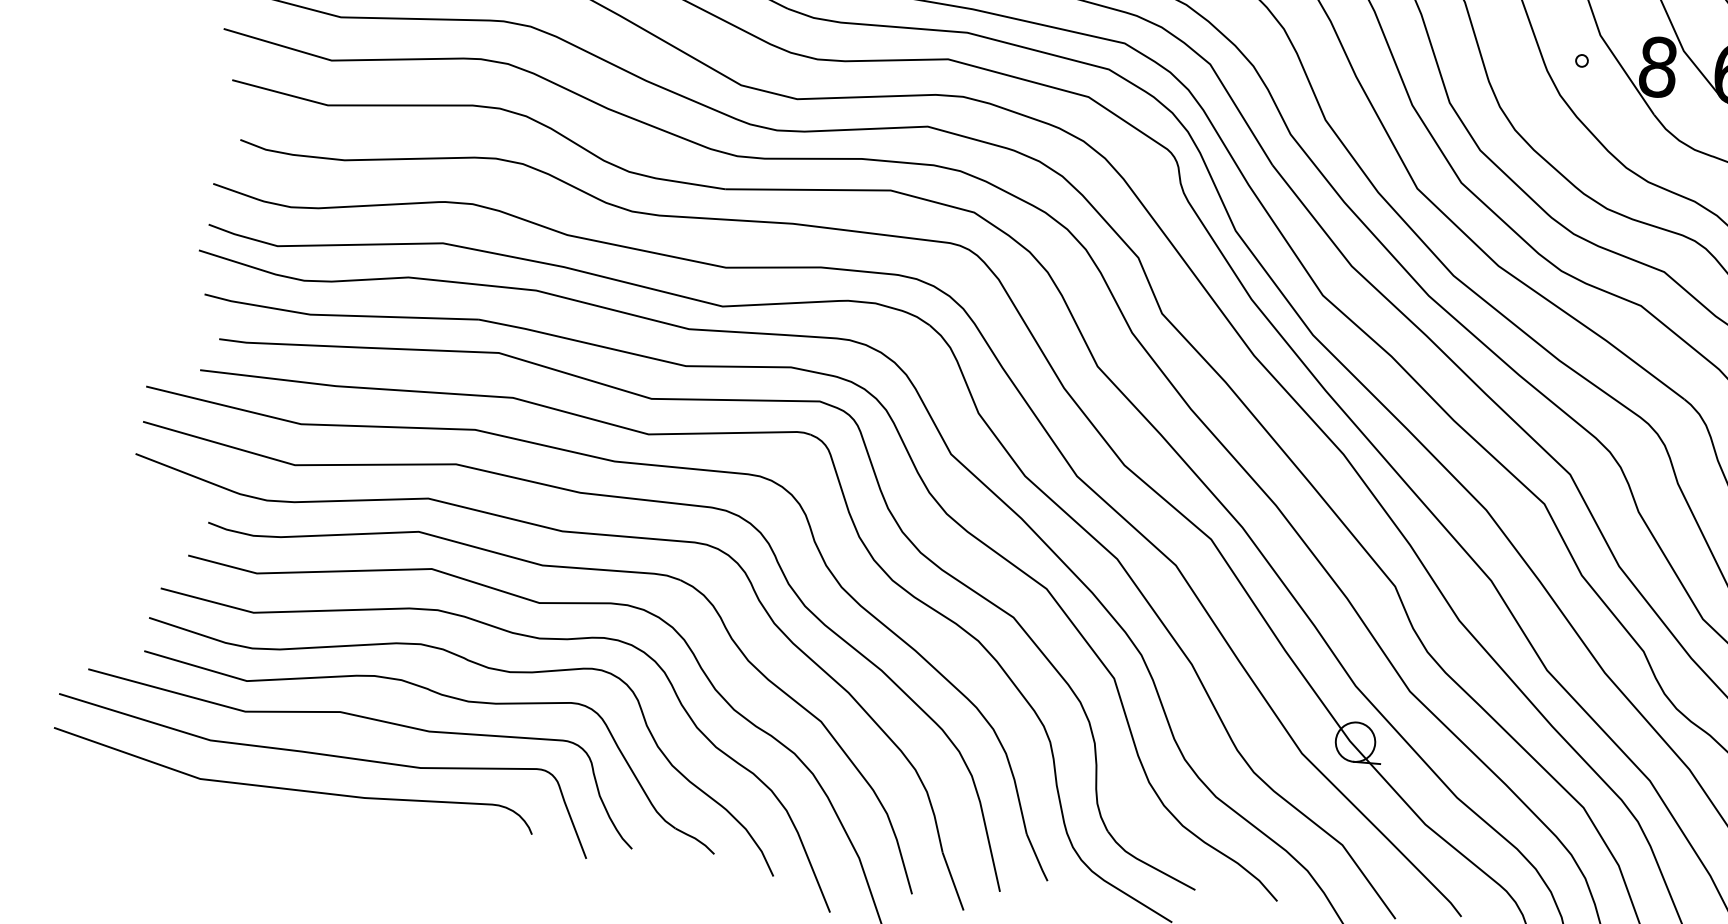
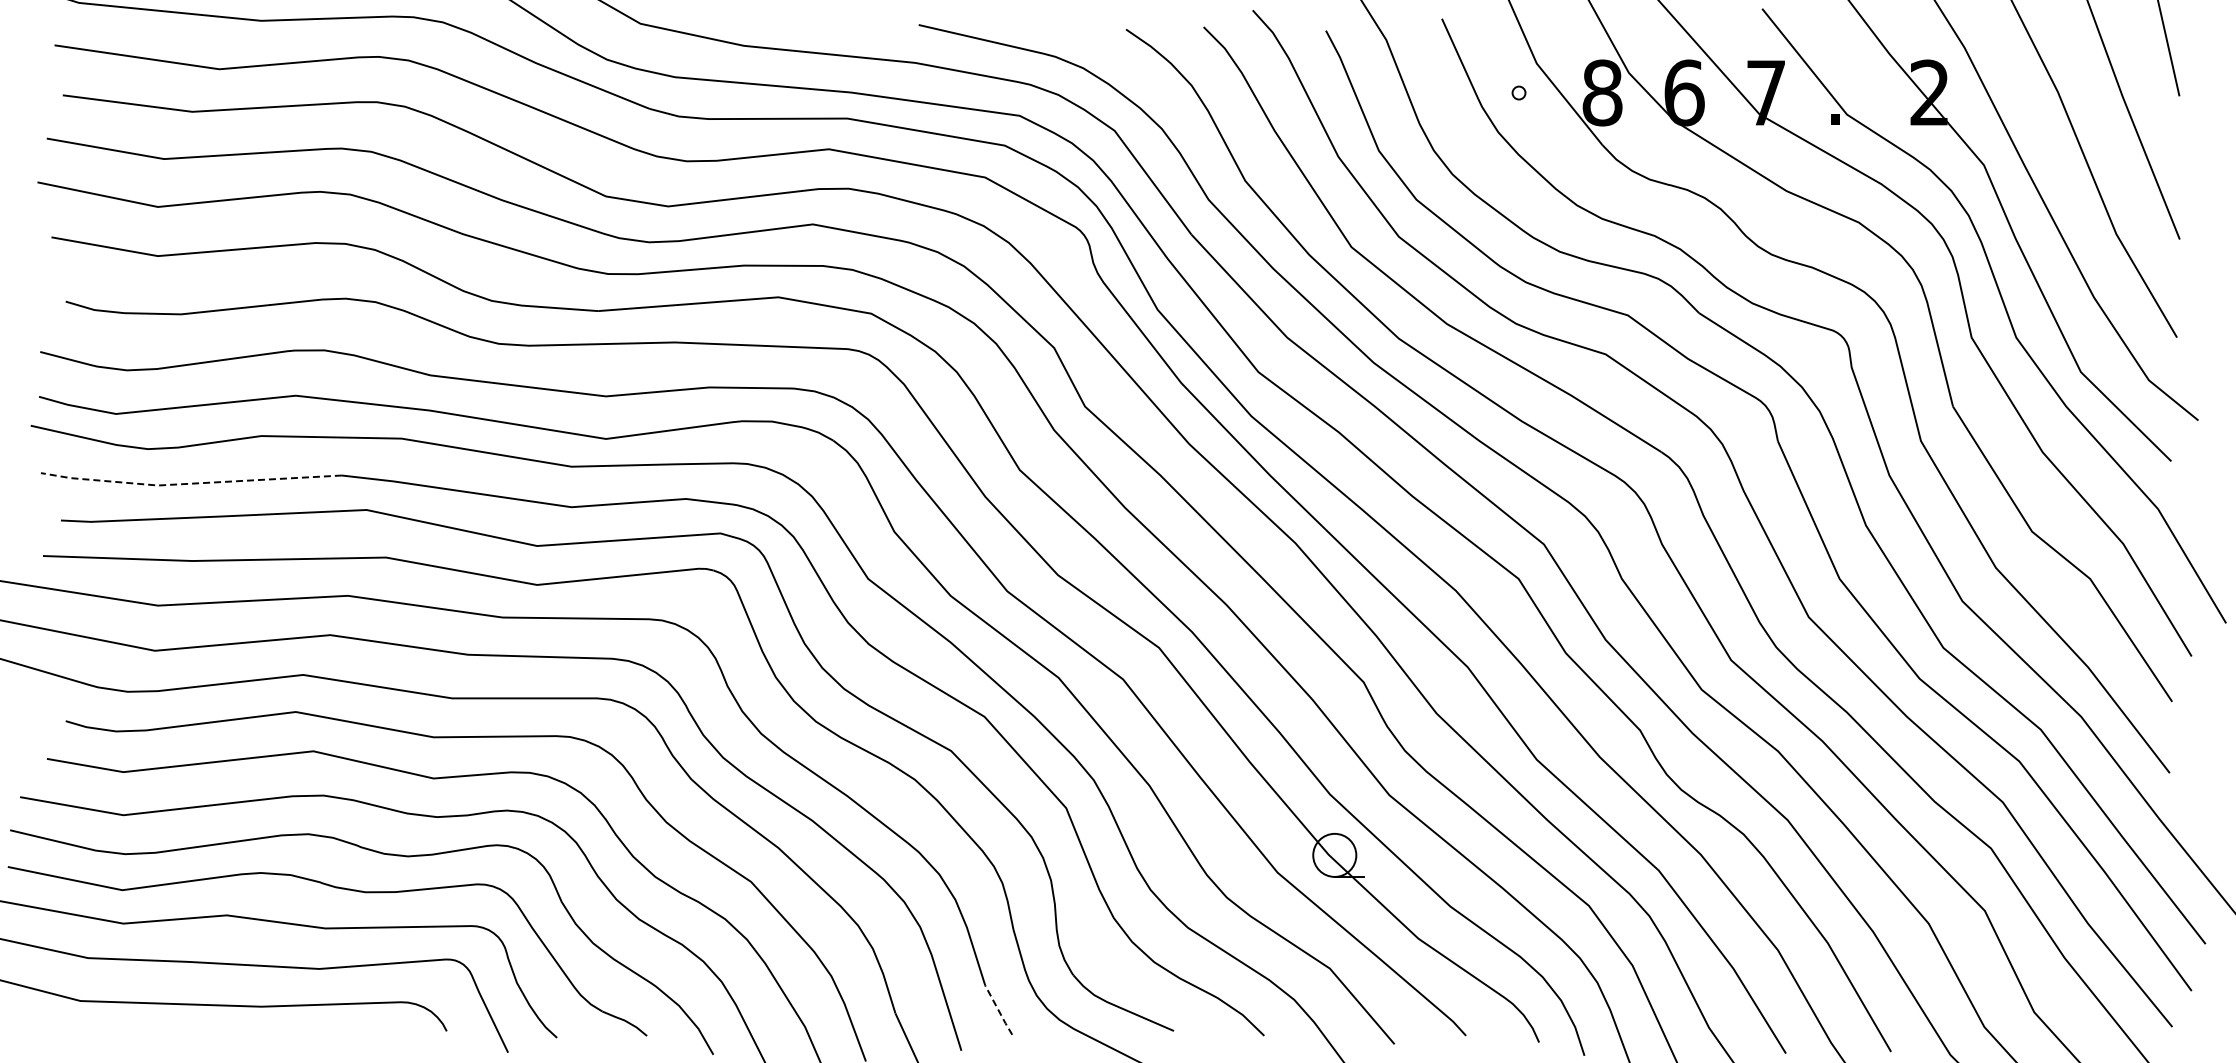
line: (339, 315) -> (189, 483), solid -> dashed
line: (1036, 857) -> (998, 1010), solid -> dashed

